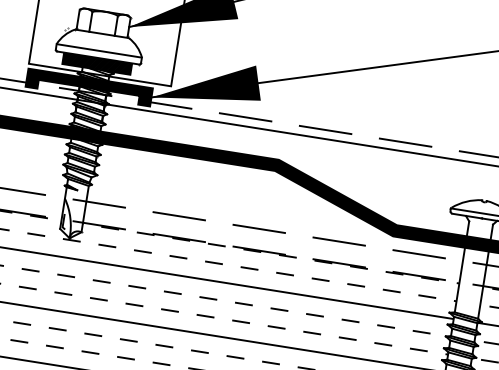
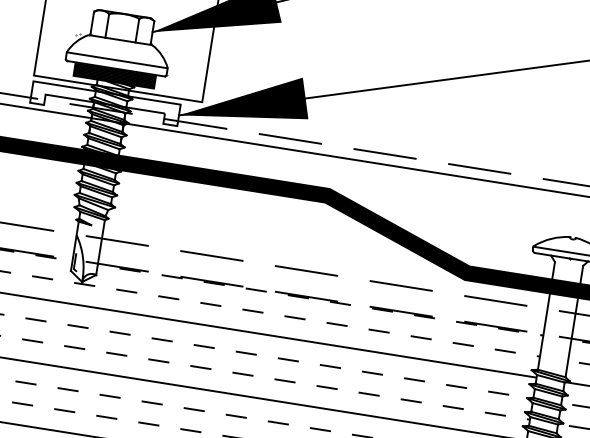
fill: (88, 87) -> (104, 103), removed

